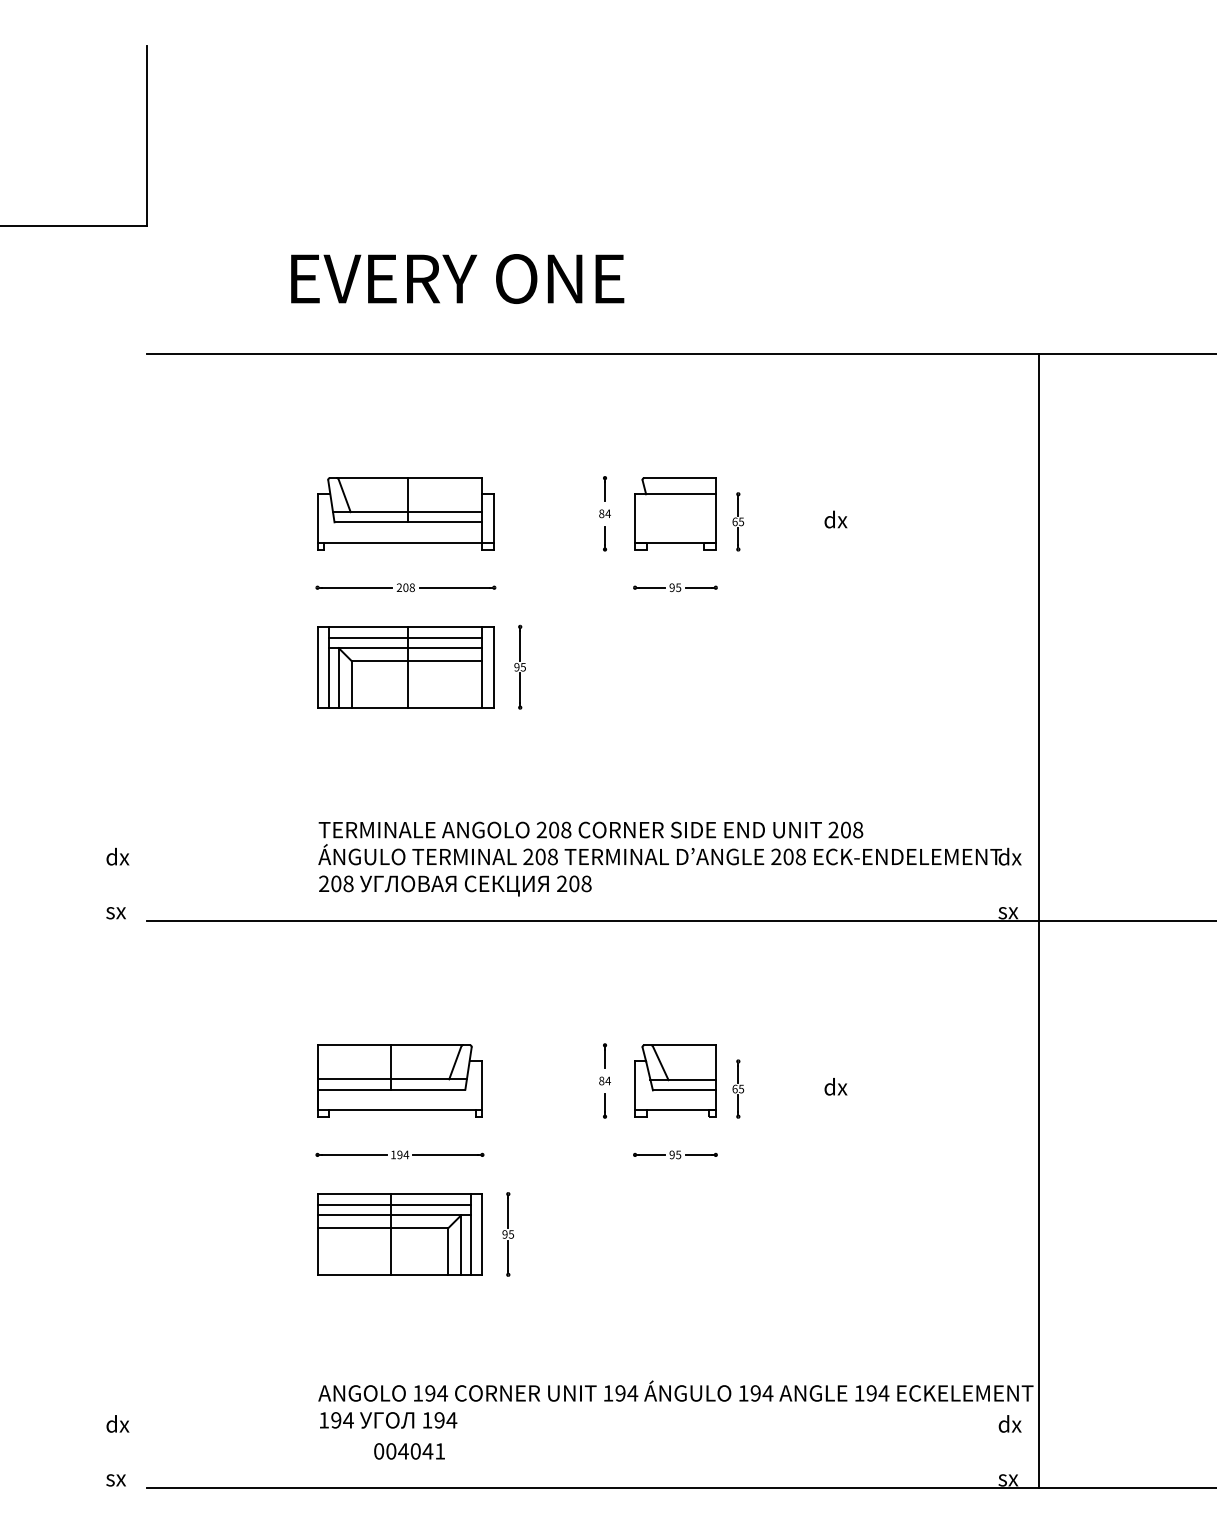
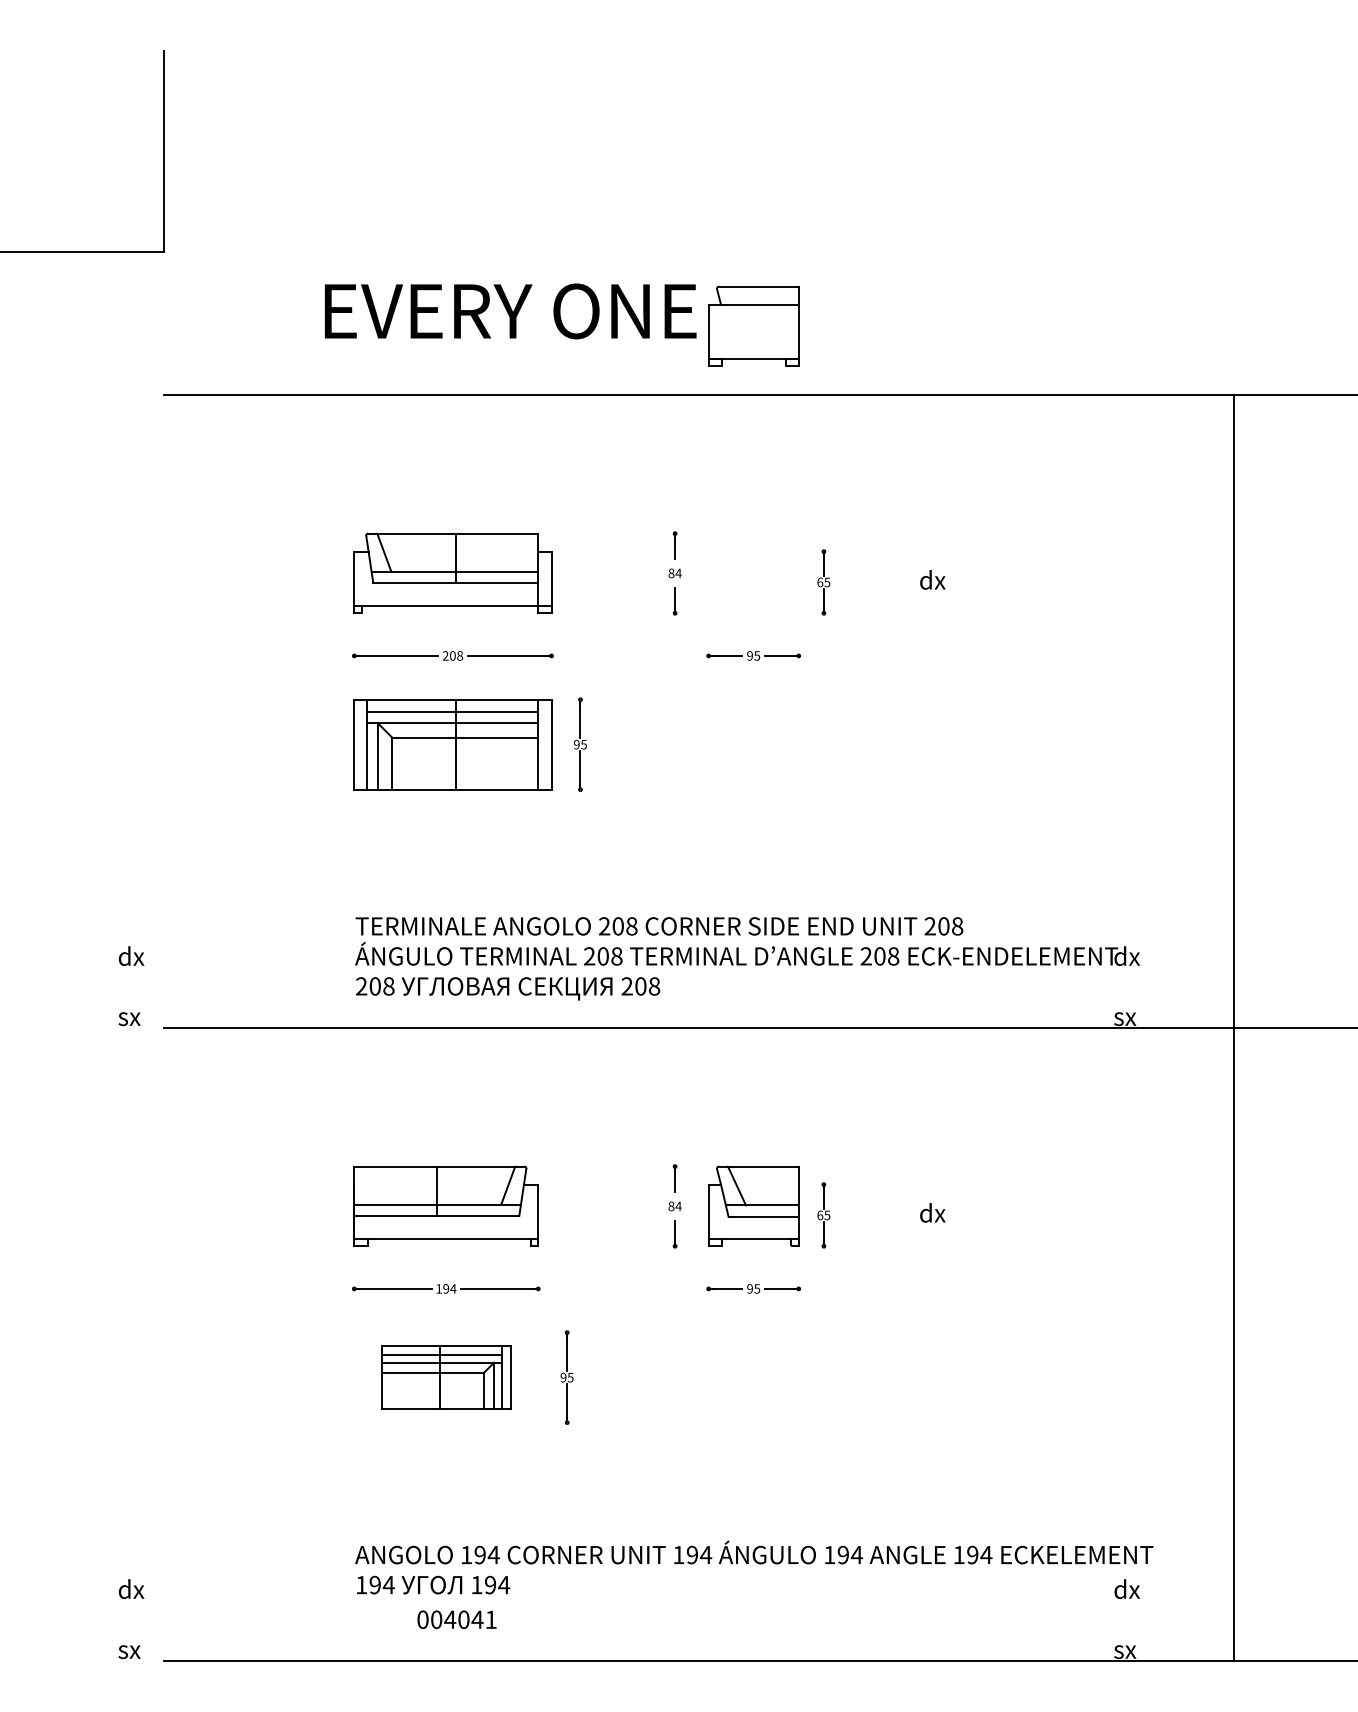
part: (675, 512) -> (753, 325), moved
line: (1039, 920) -> (1233, 1027), moved
part: (399, 1234) -> (445, 1377), size x0.7

